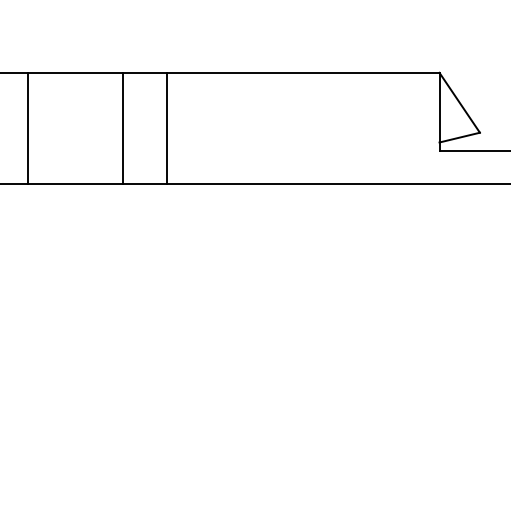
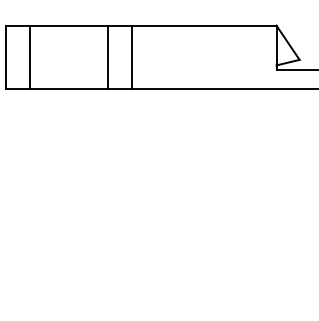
line: (28, 128) -> (30, 57), moved
line: (122, 128) -> (107, 57), moved
line: (166, 128) -> (131, 57), moved

